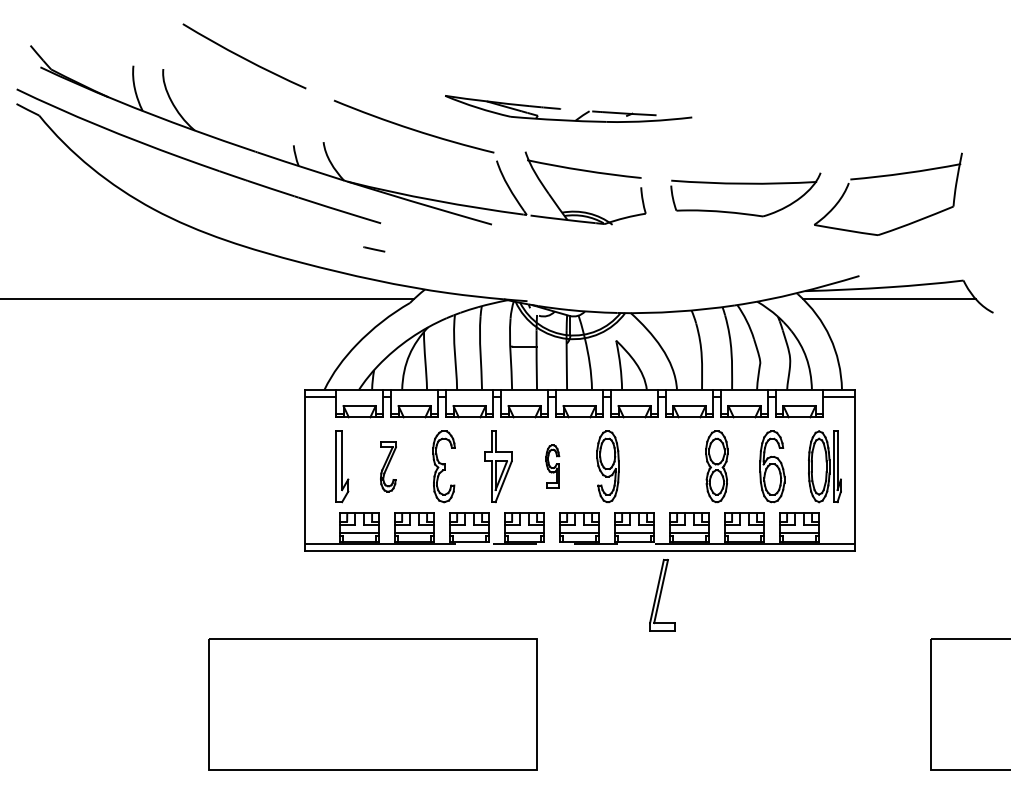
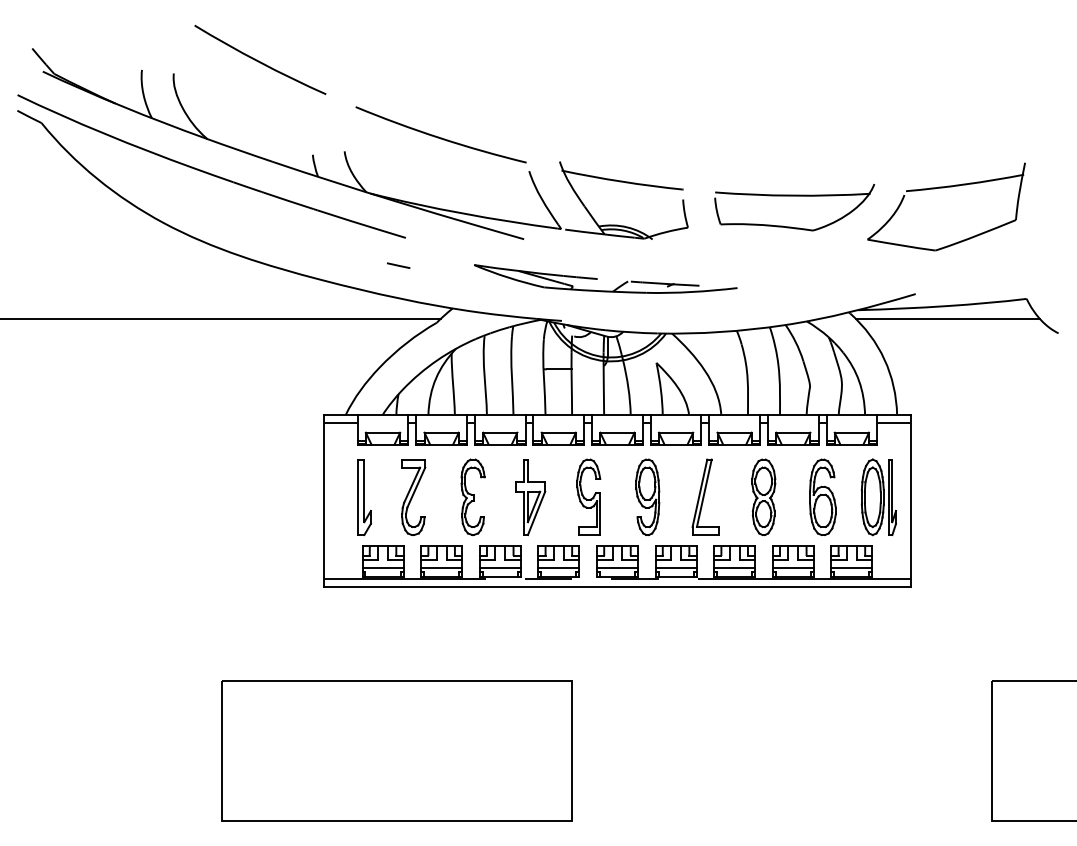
part: (560, 108) -> (597, 278), moved
part: (552, 465) -> (588, 496), size x1.67
part: (388, 466) -> (413, 497), size x1.43
part: (662, 594) -> (705, 496), moved

